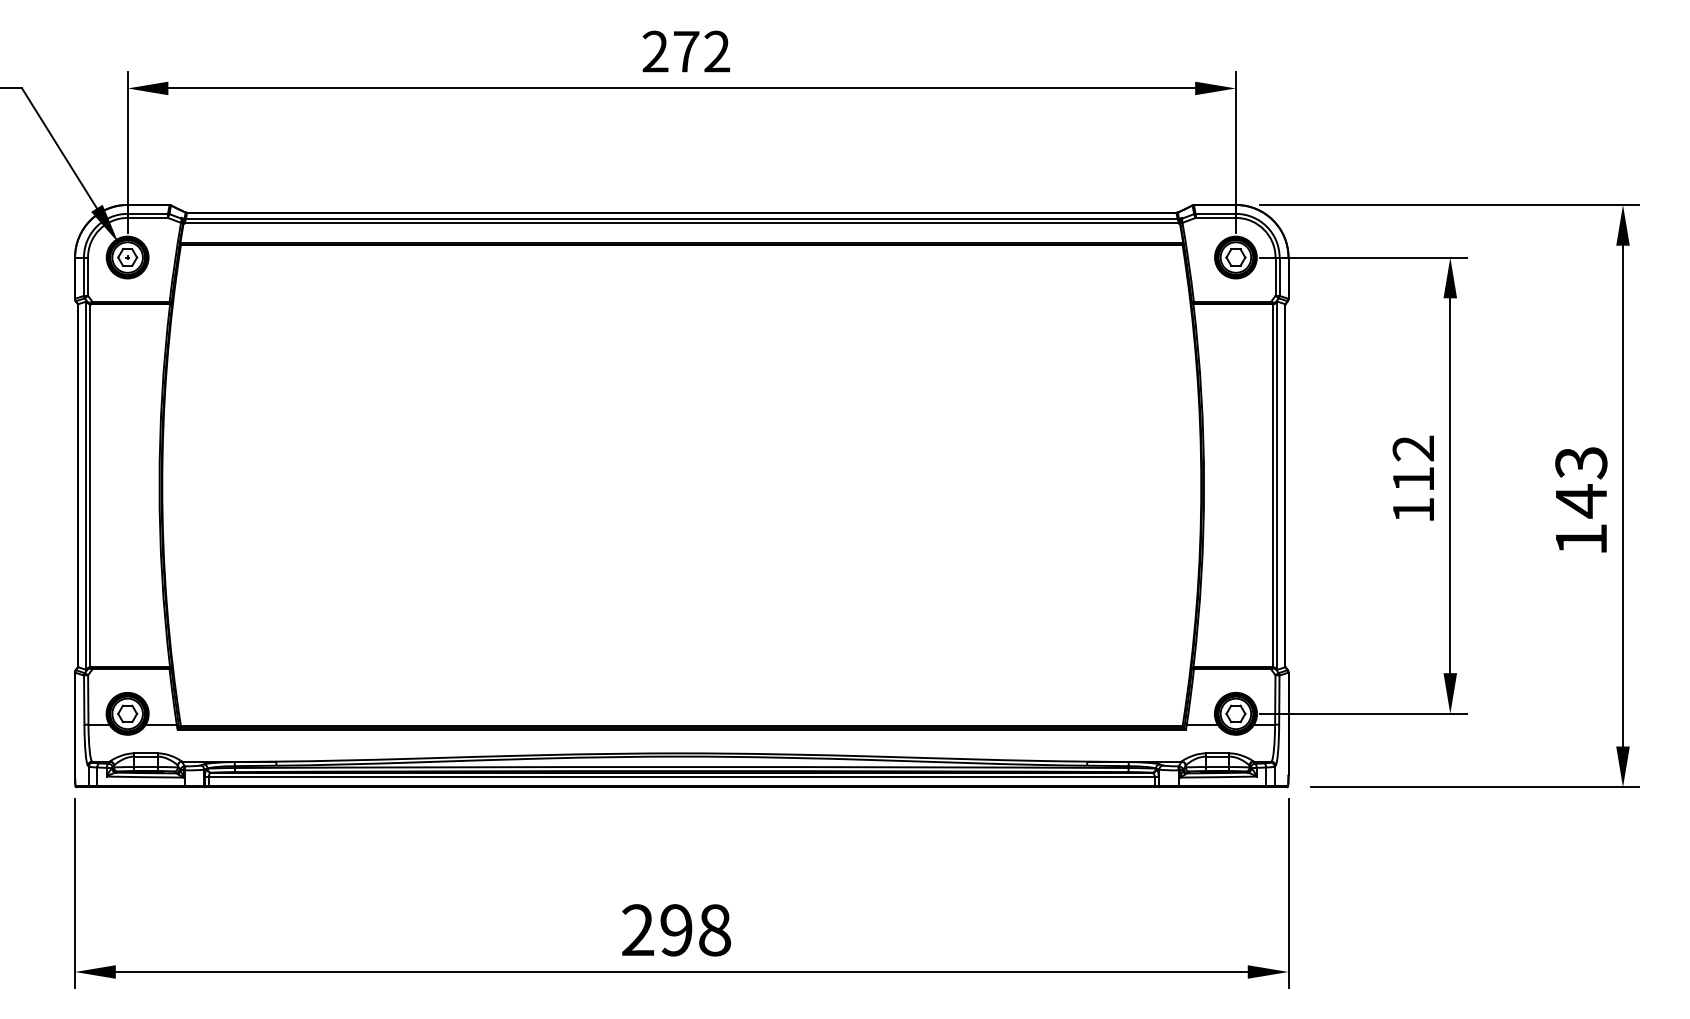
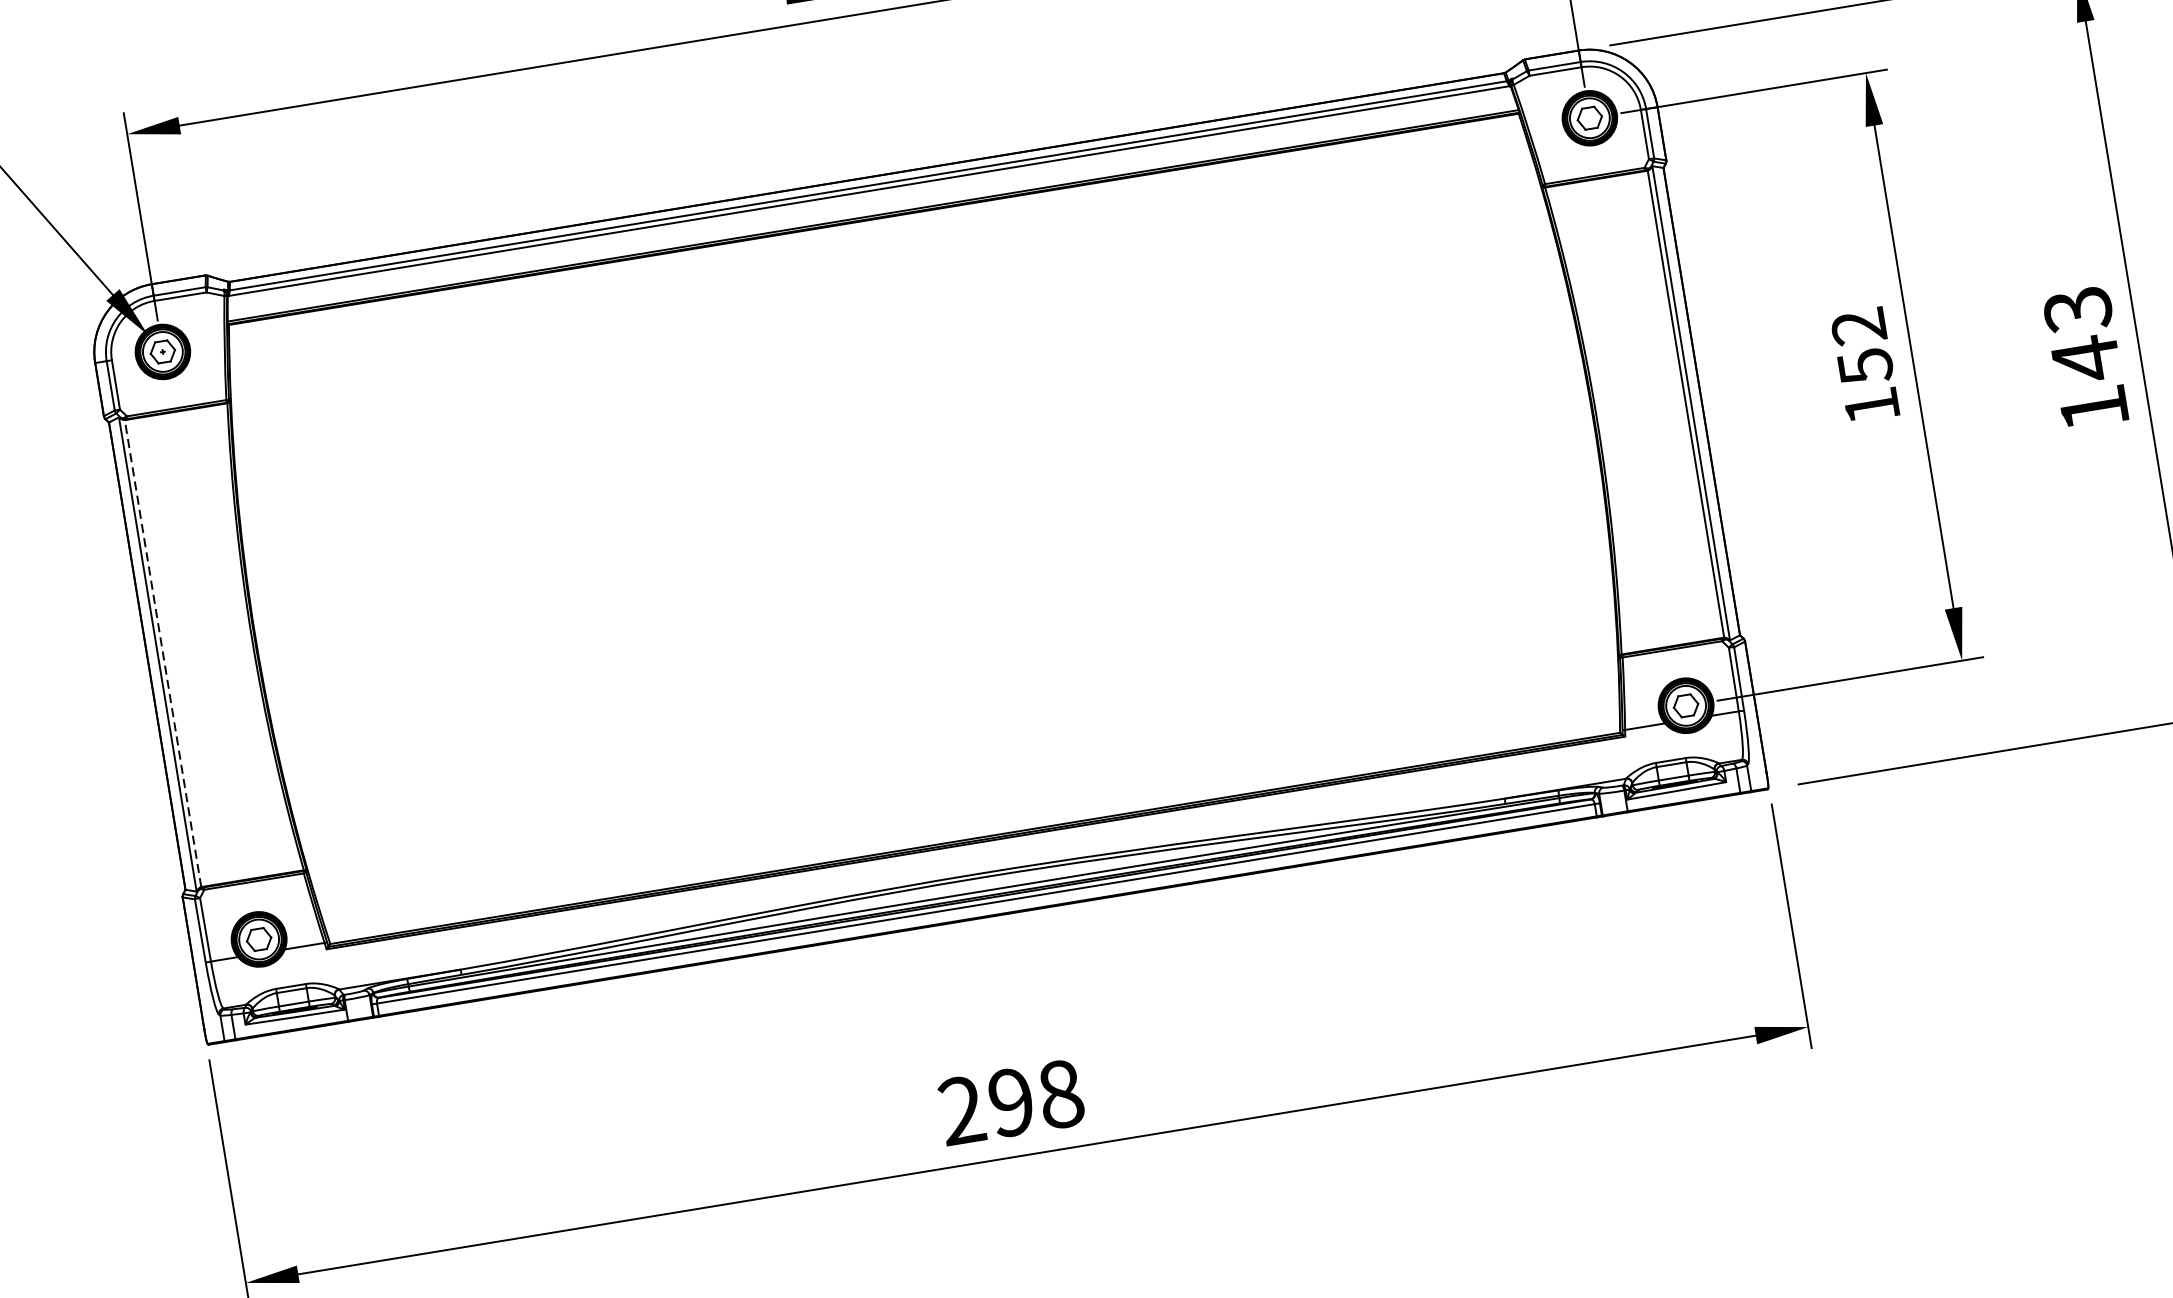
text: (1413, 479) -> (1865, 366), 112 -> 152
line: (90, 485) -> (163, 653), solid -> dashed

